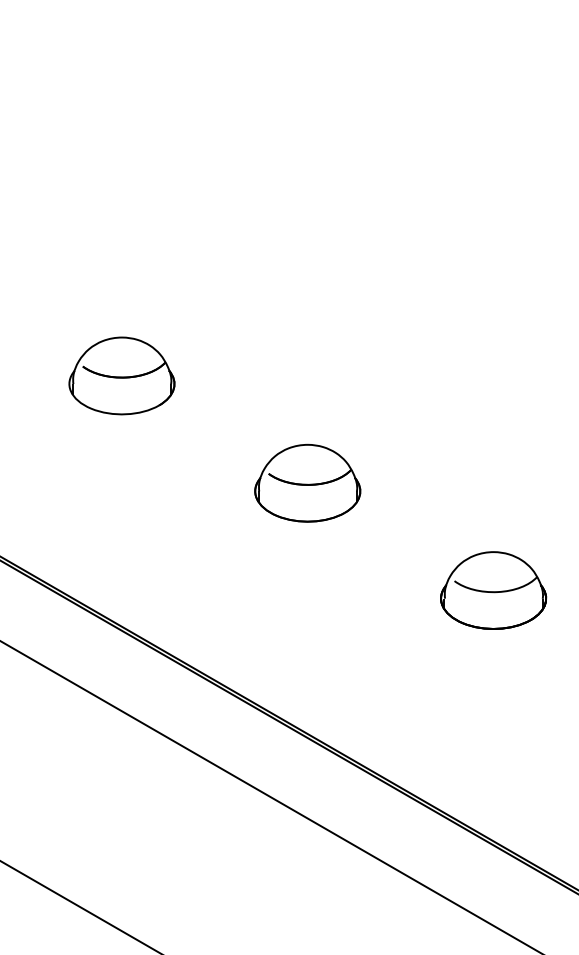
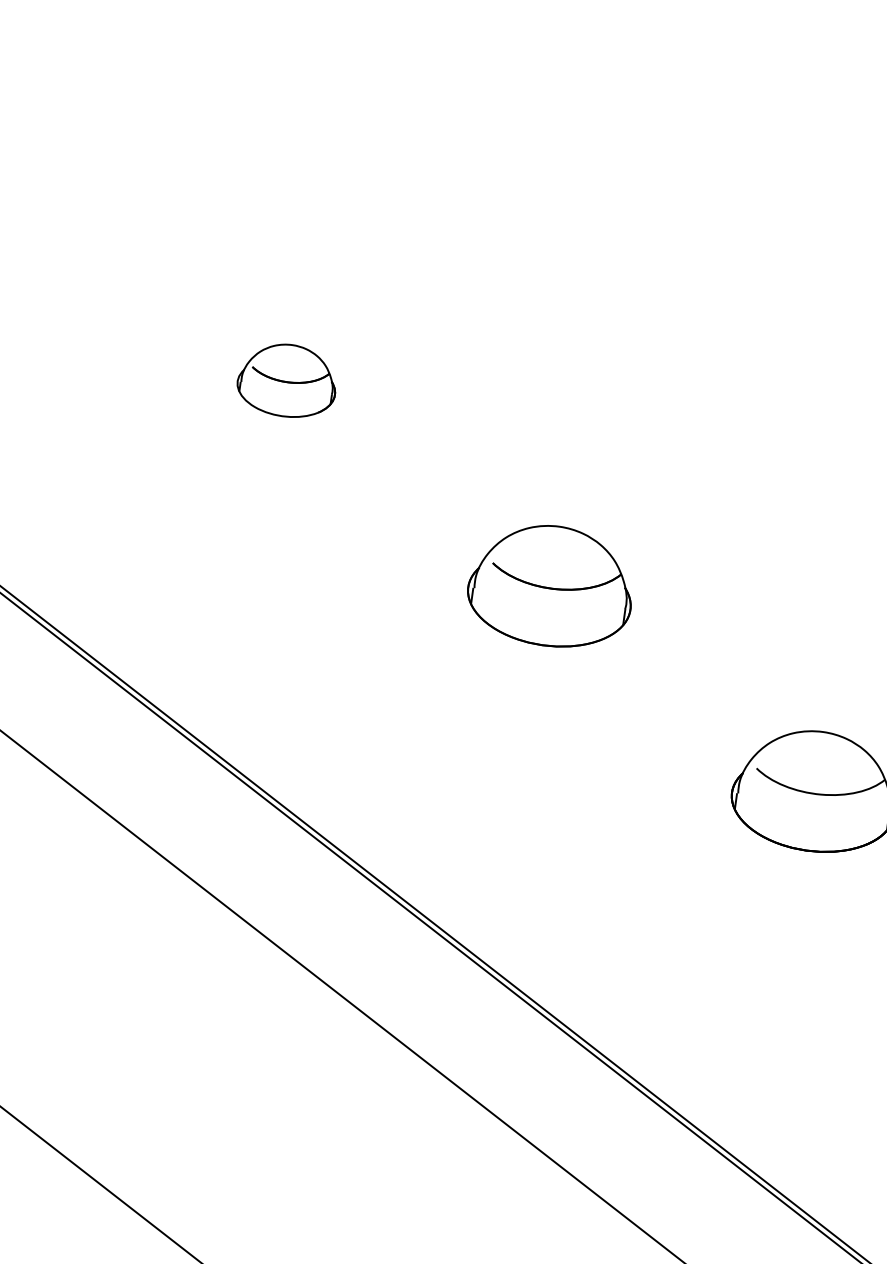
part: (121, 375) -> (286, 379), size x0.6

